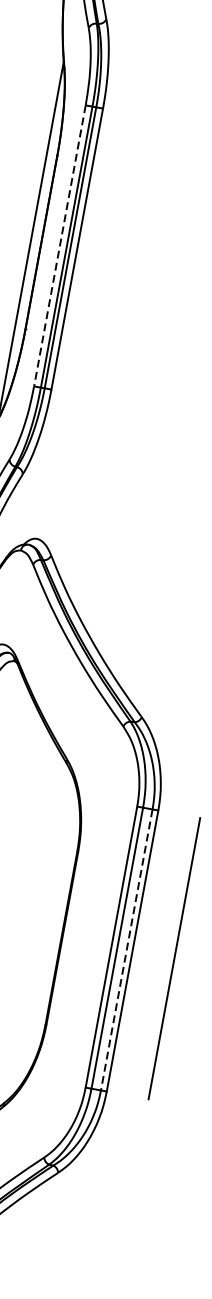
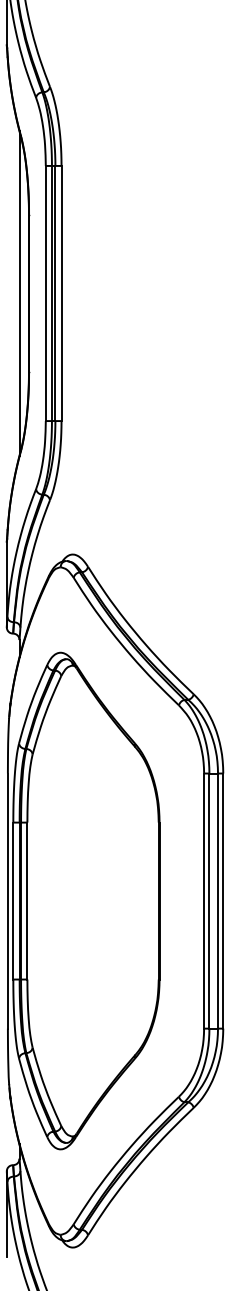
line: (59, 245) -> (45, 293), dashed -> solid
line: (127, 950) -> (218, 901), dashed -> solid

